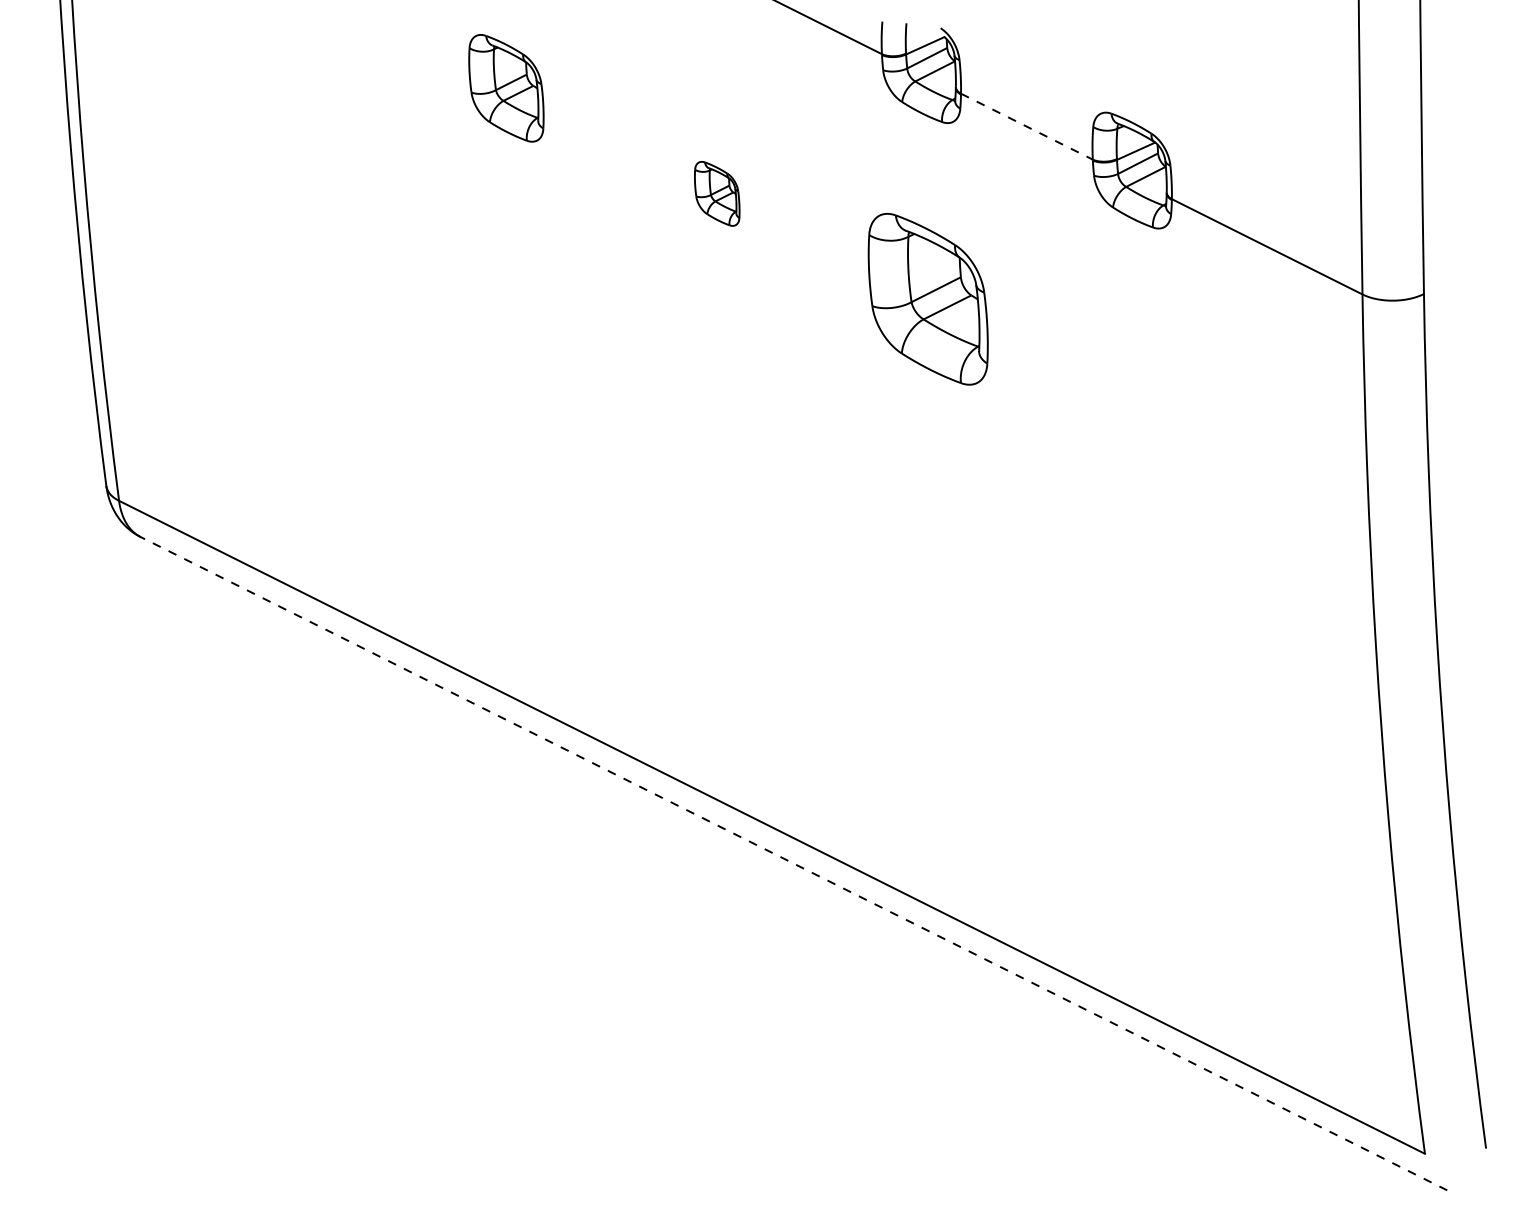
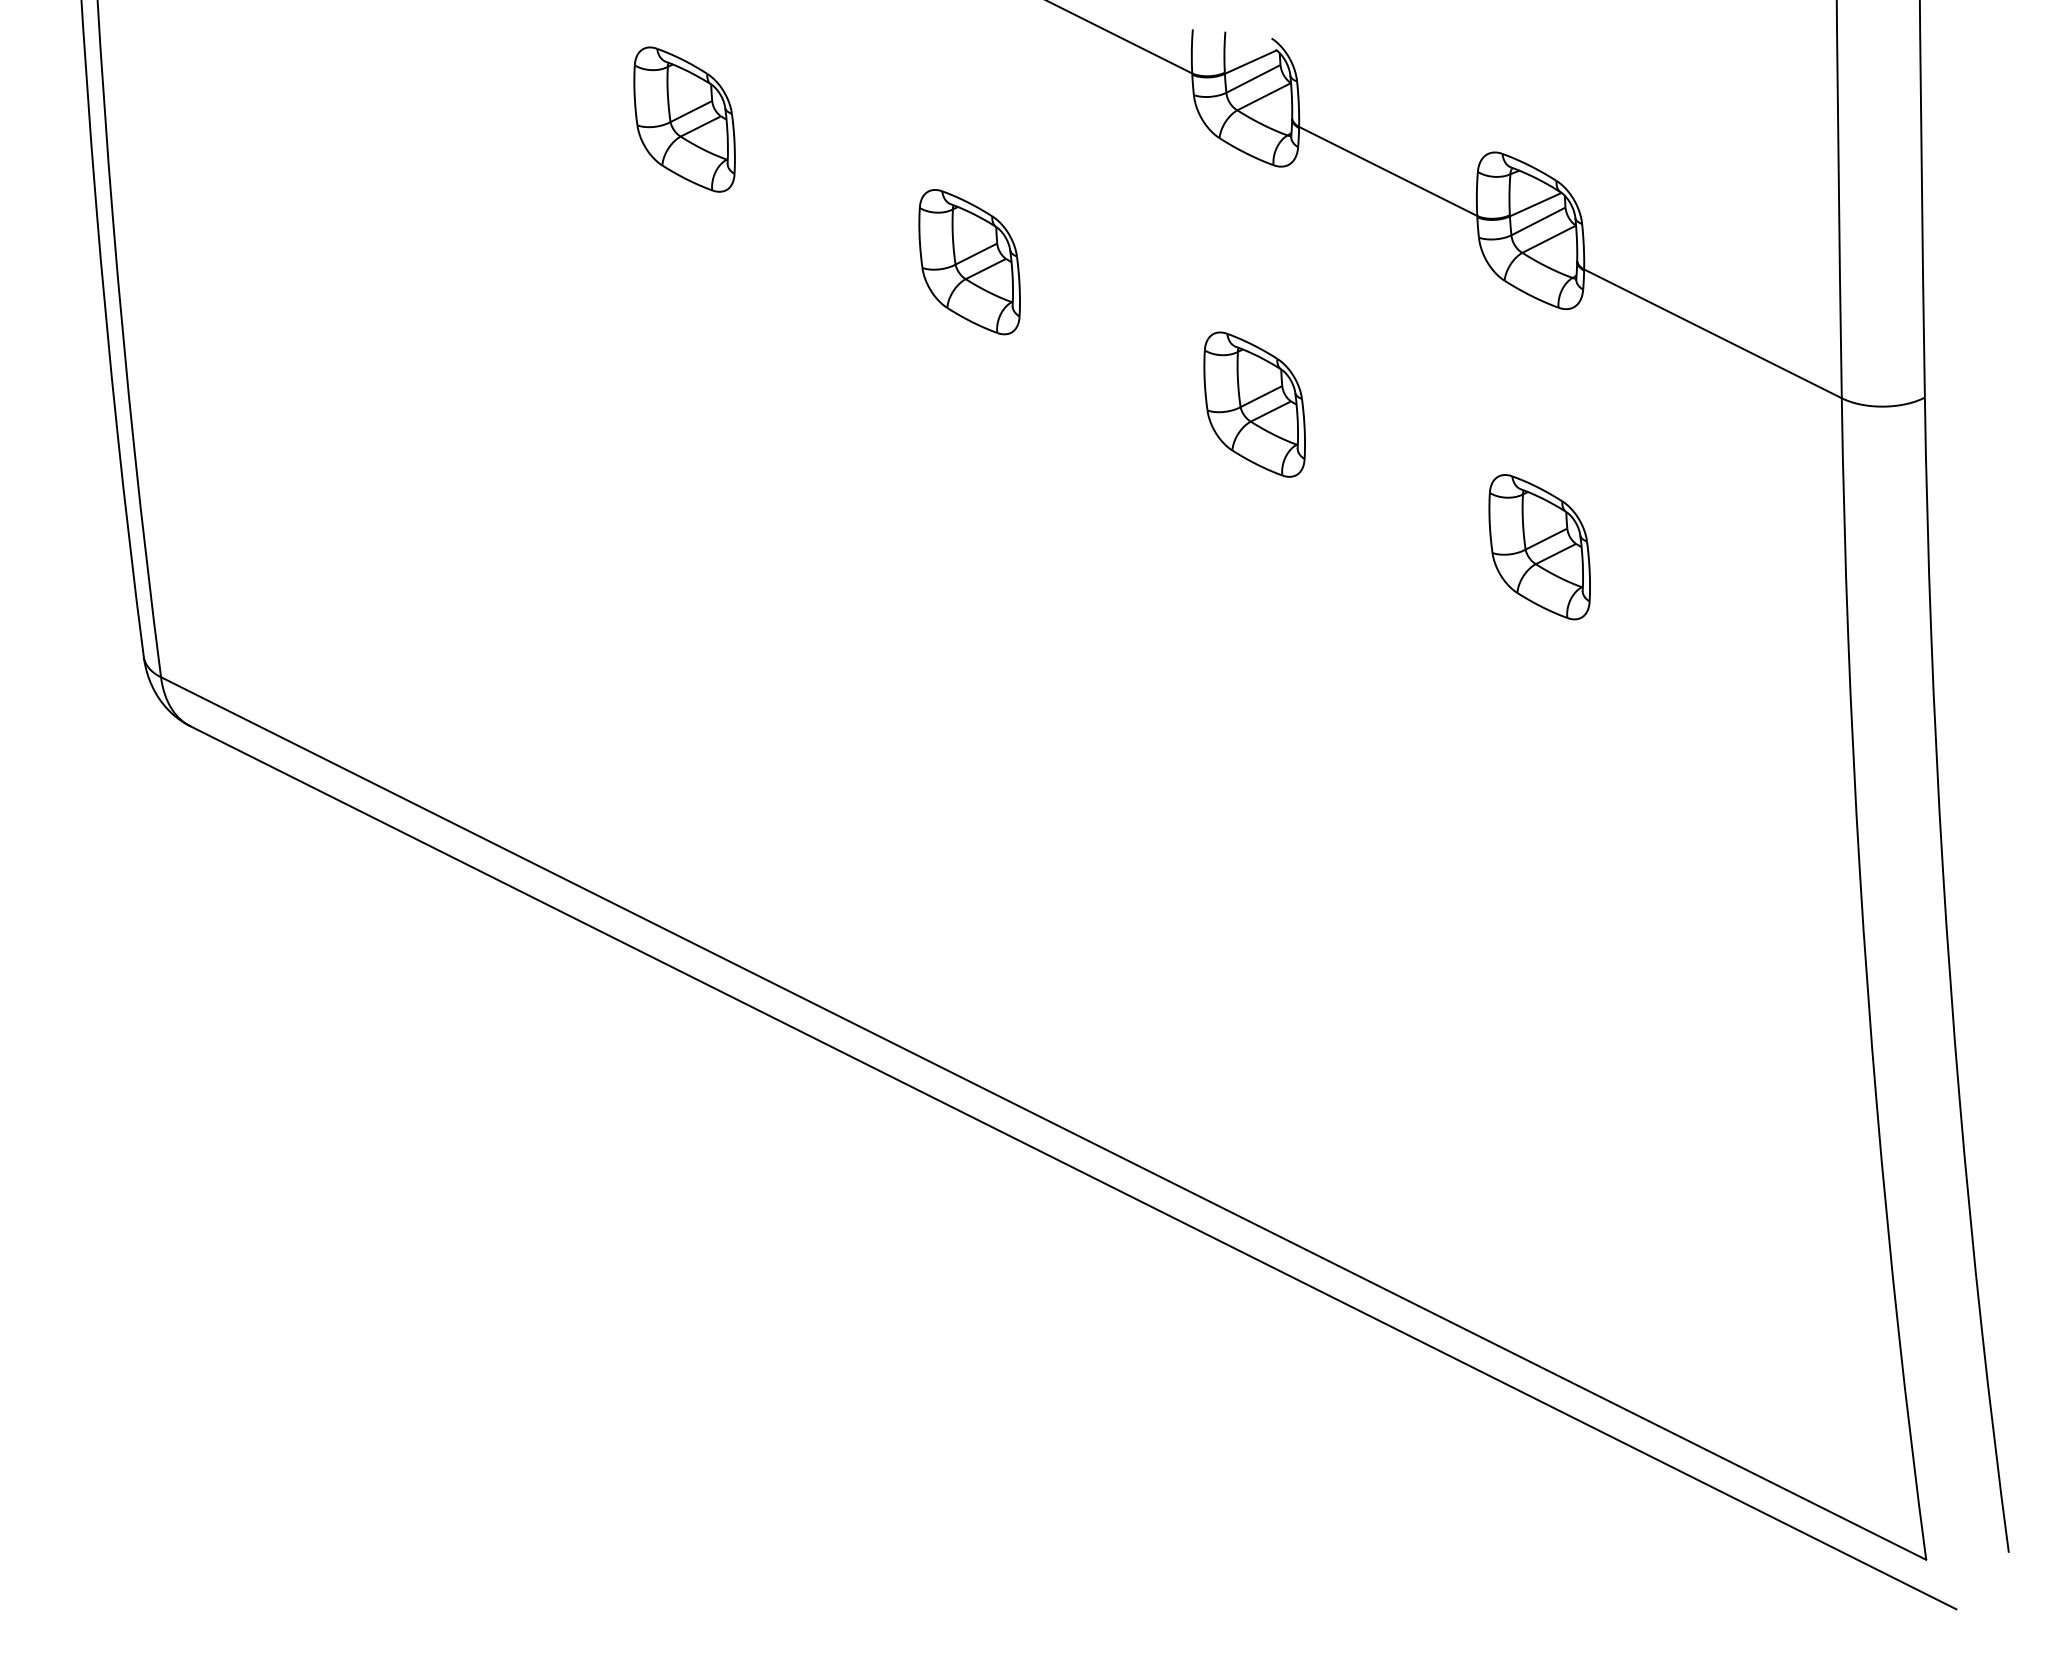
line: (1027, 126) -> (1388, 171), dashed -> solid
part: (717, 194) -> (969, 262), size x1.67
part: (928, 299) -> (1254, 404), size x0.62
part: (1138, 404) -> (1539, 547), added
line: (794, 863) -> (1073, 1167), dashed -> solid

